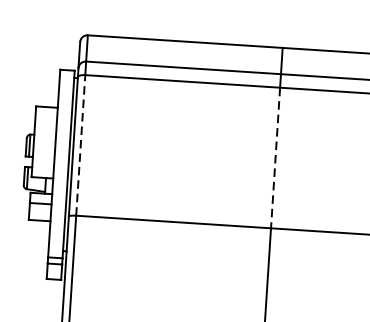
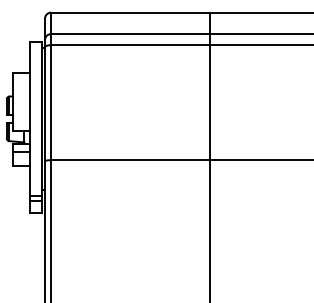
line: (80, 145) -> (50, 102), dashed -> solid
line: (275, 159) -> (210, 103), dashed -> solid

